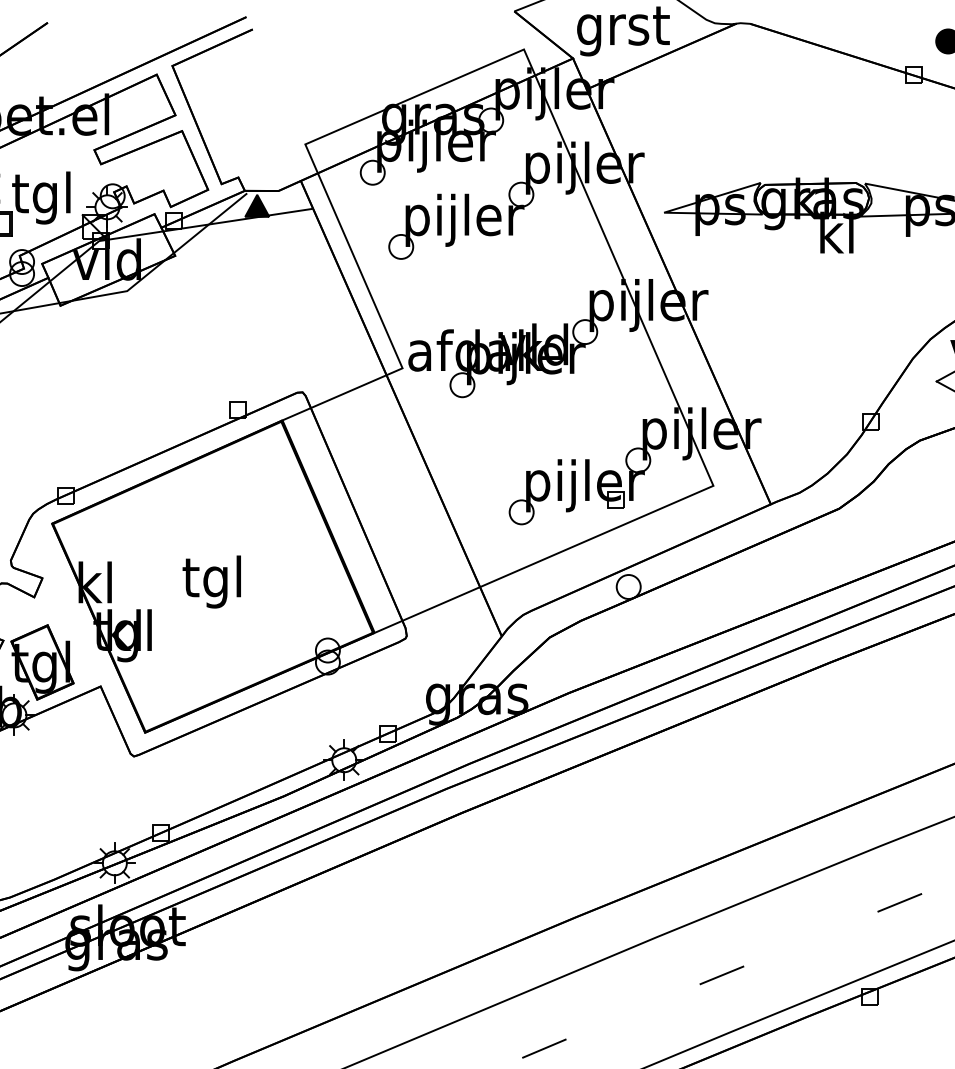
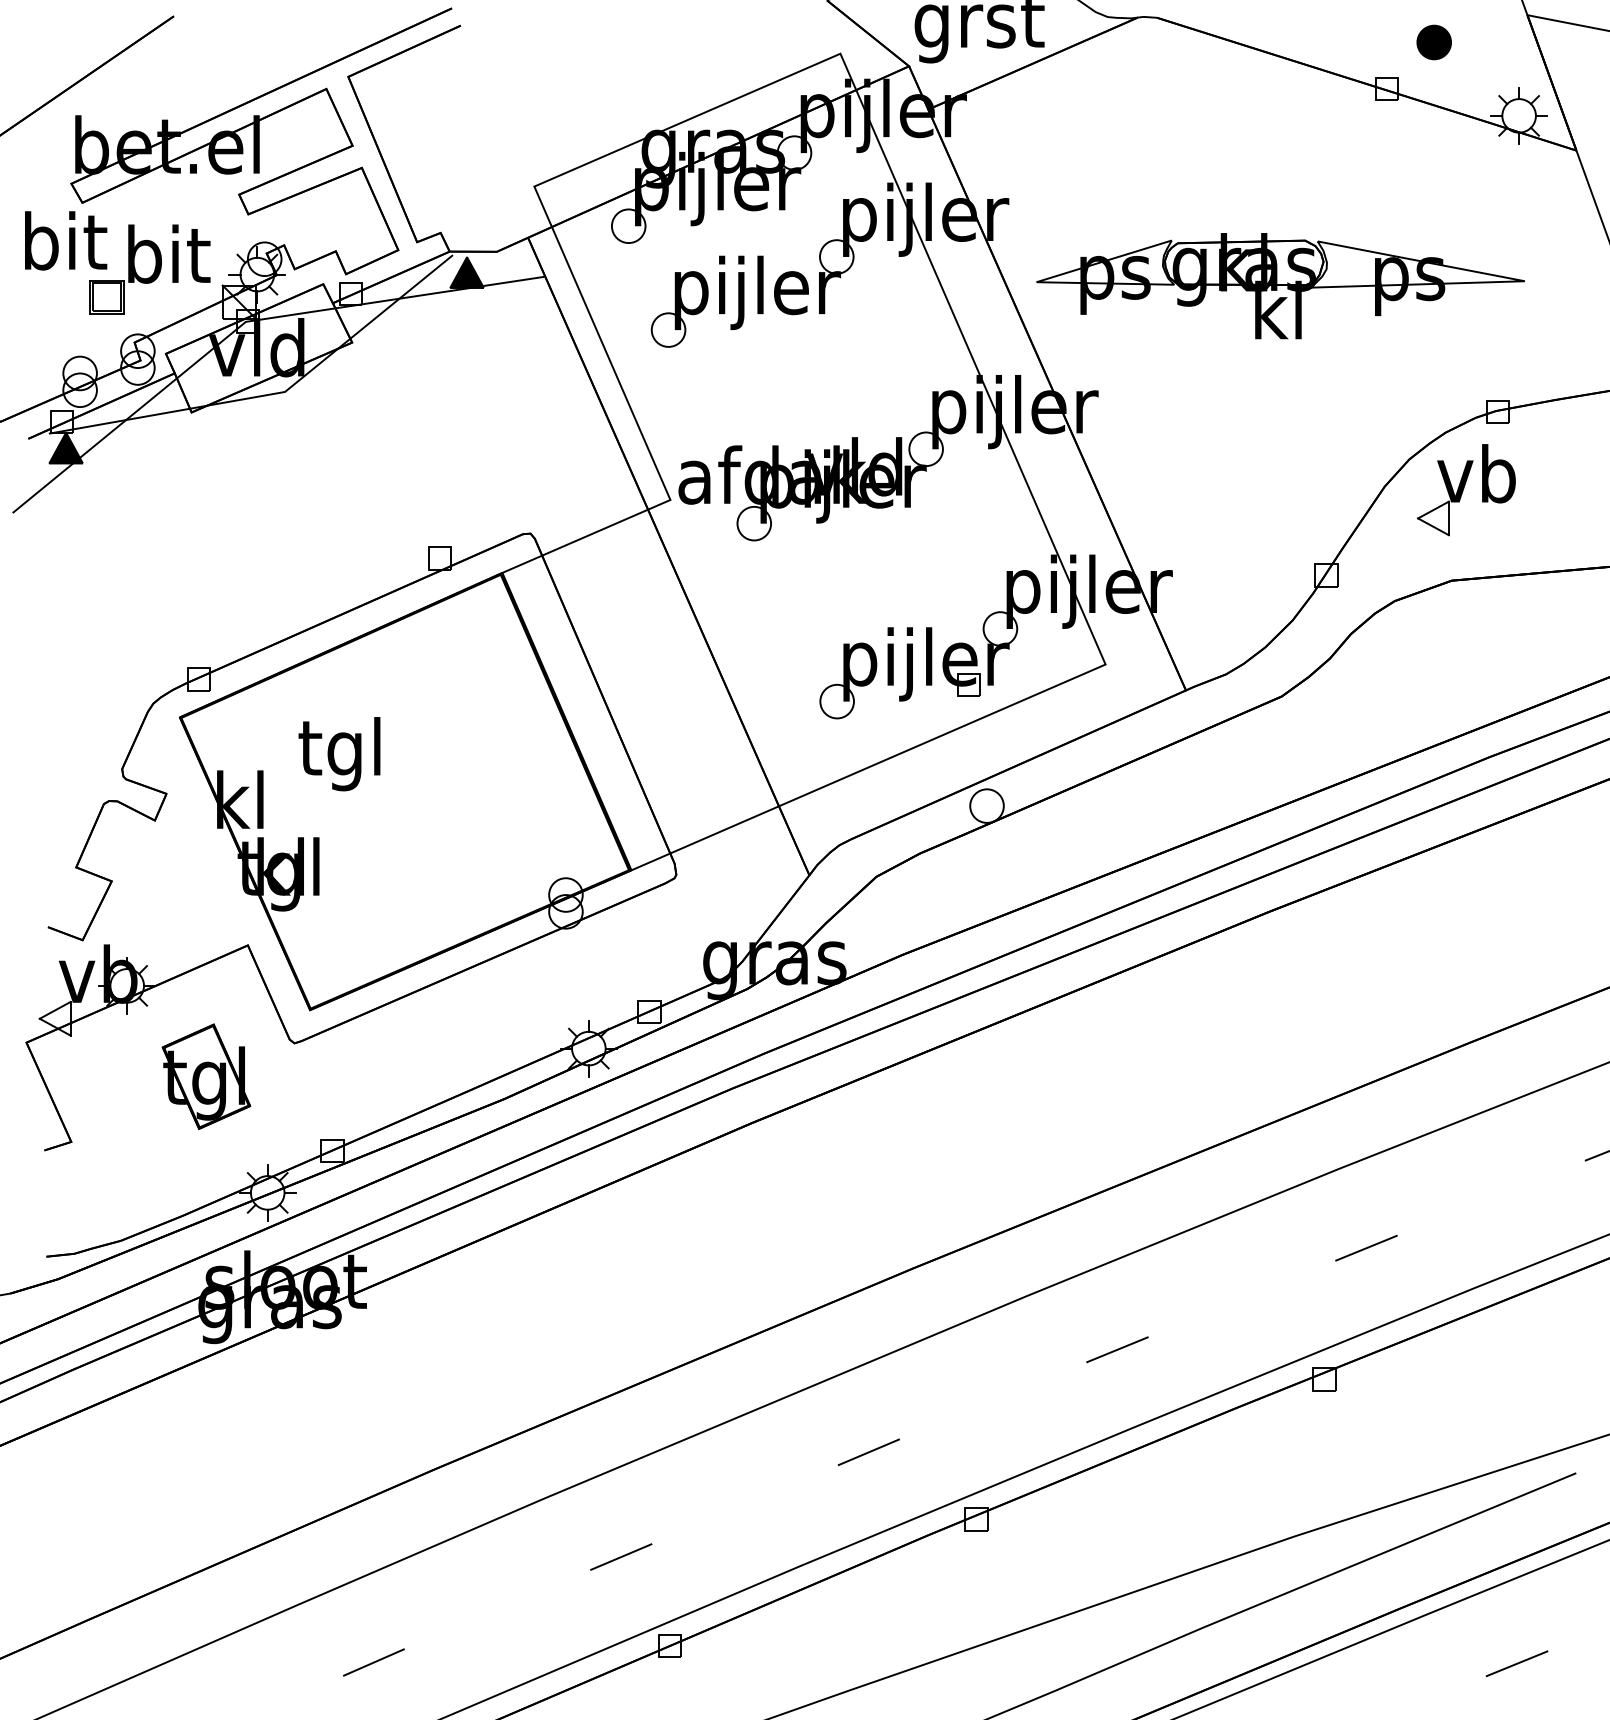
text: (42, 197) -> (166, 261), tgl -> bit
text: (211, 582) -> (339, 754), moved
part: (42, 662) -> (206, 1076), moved

